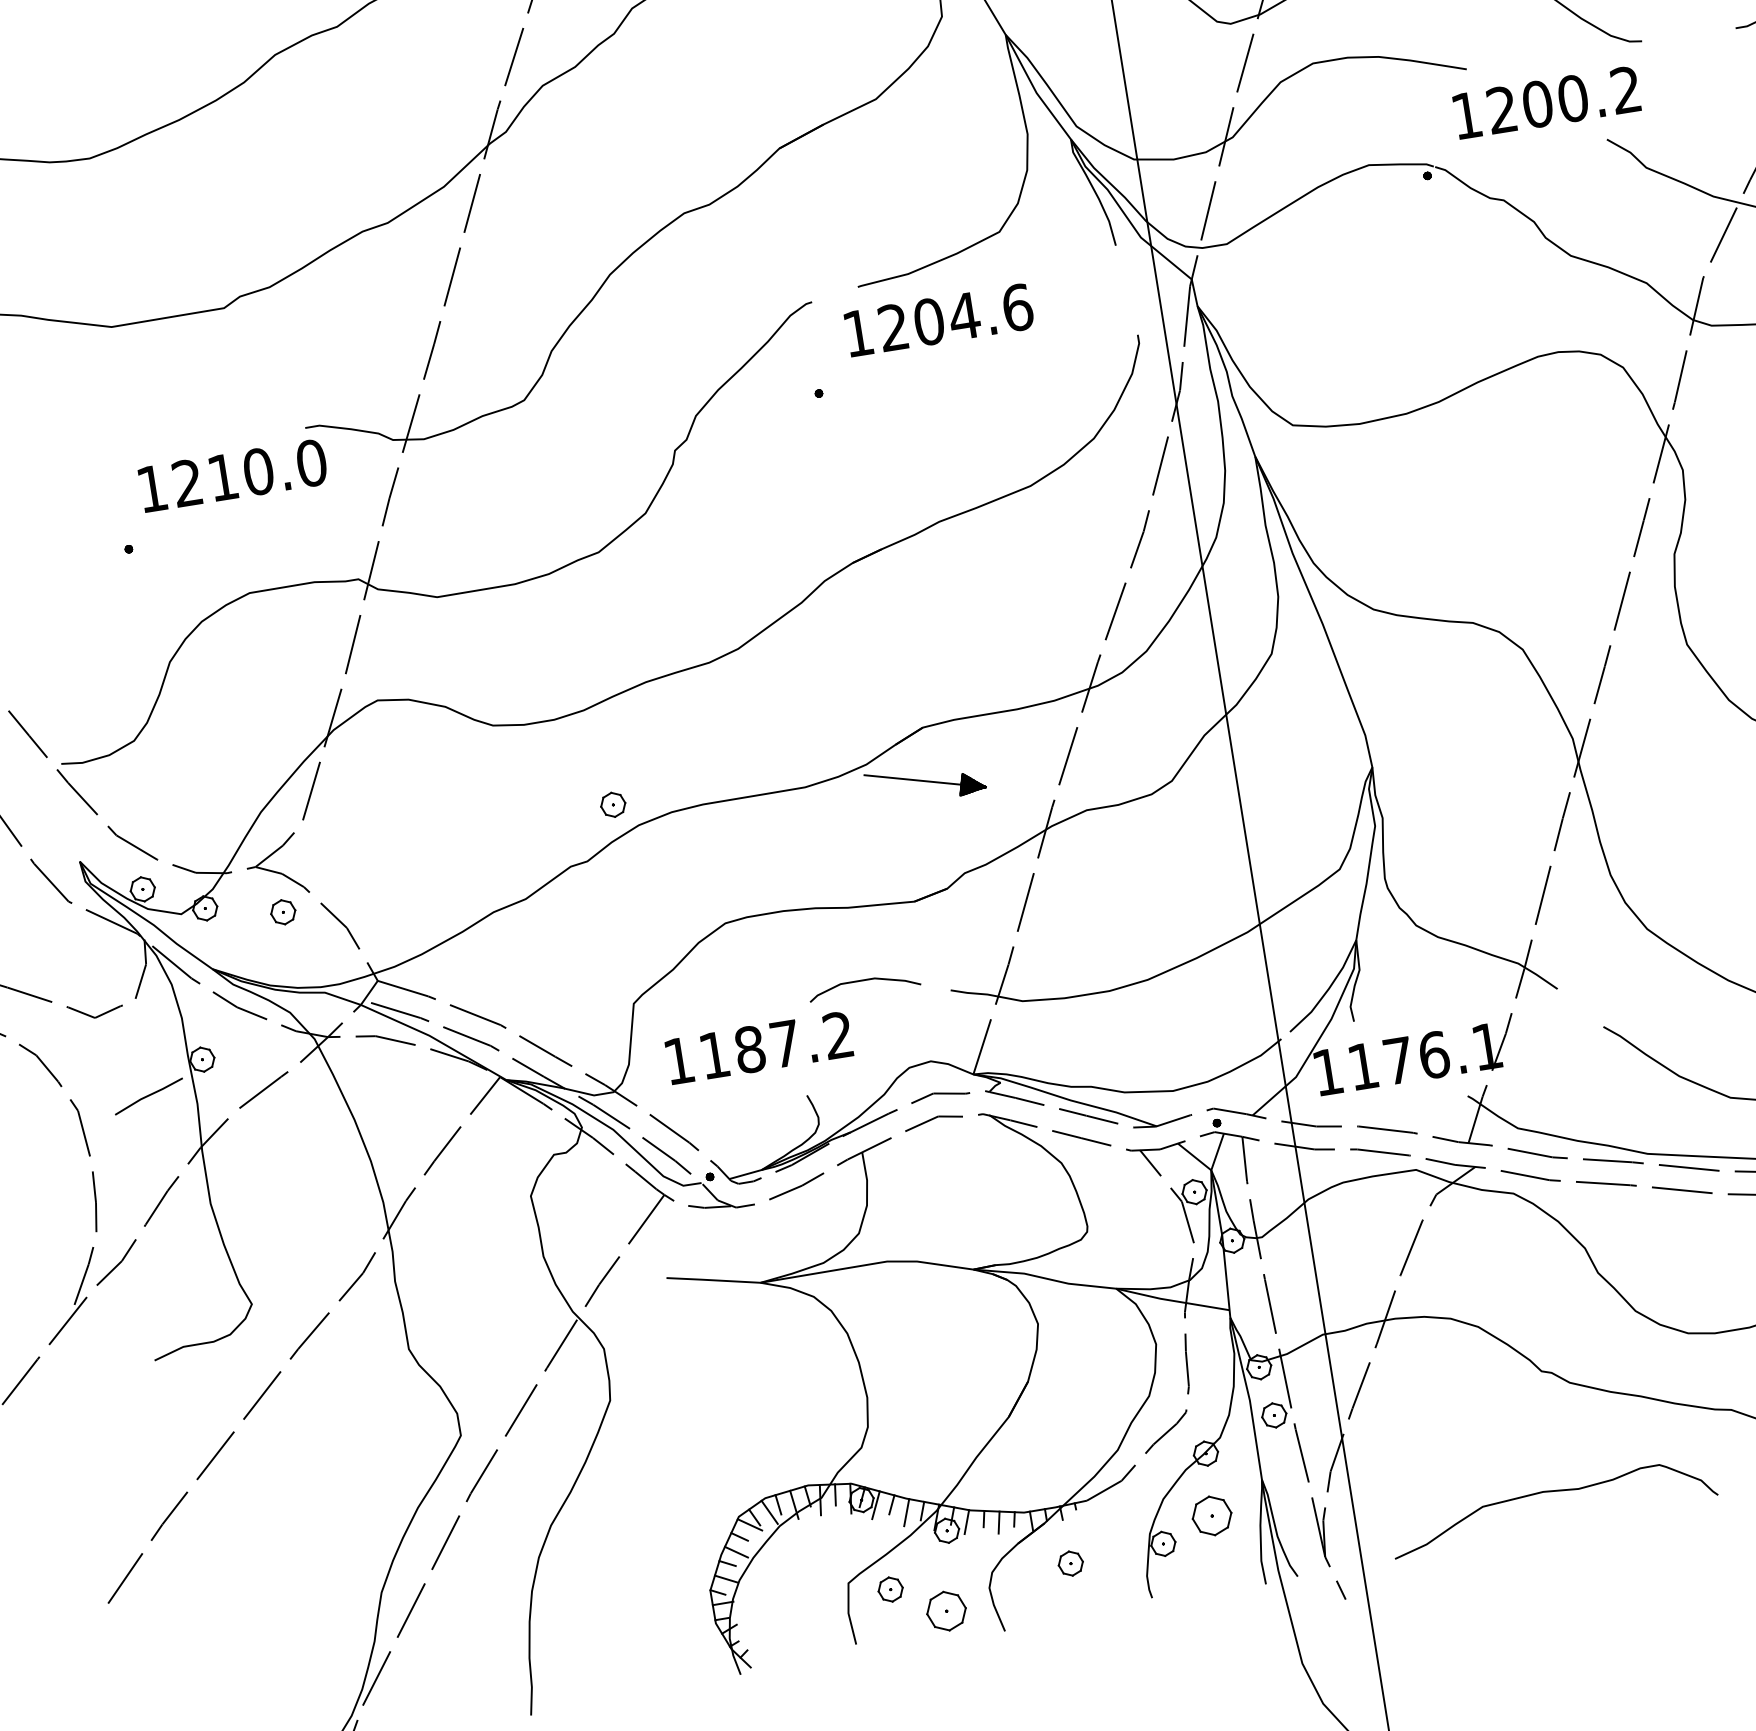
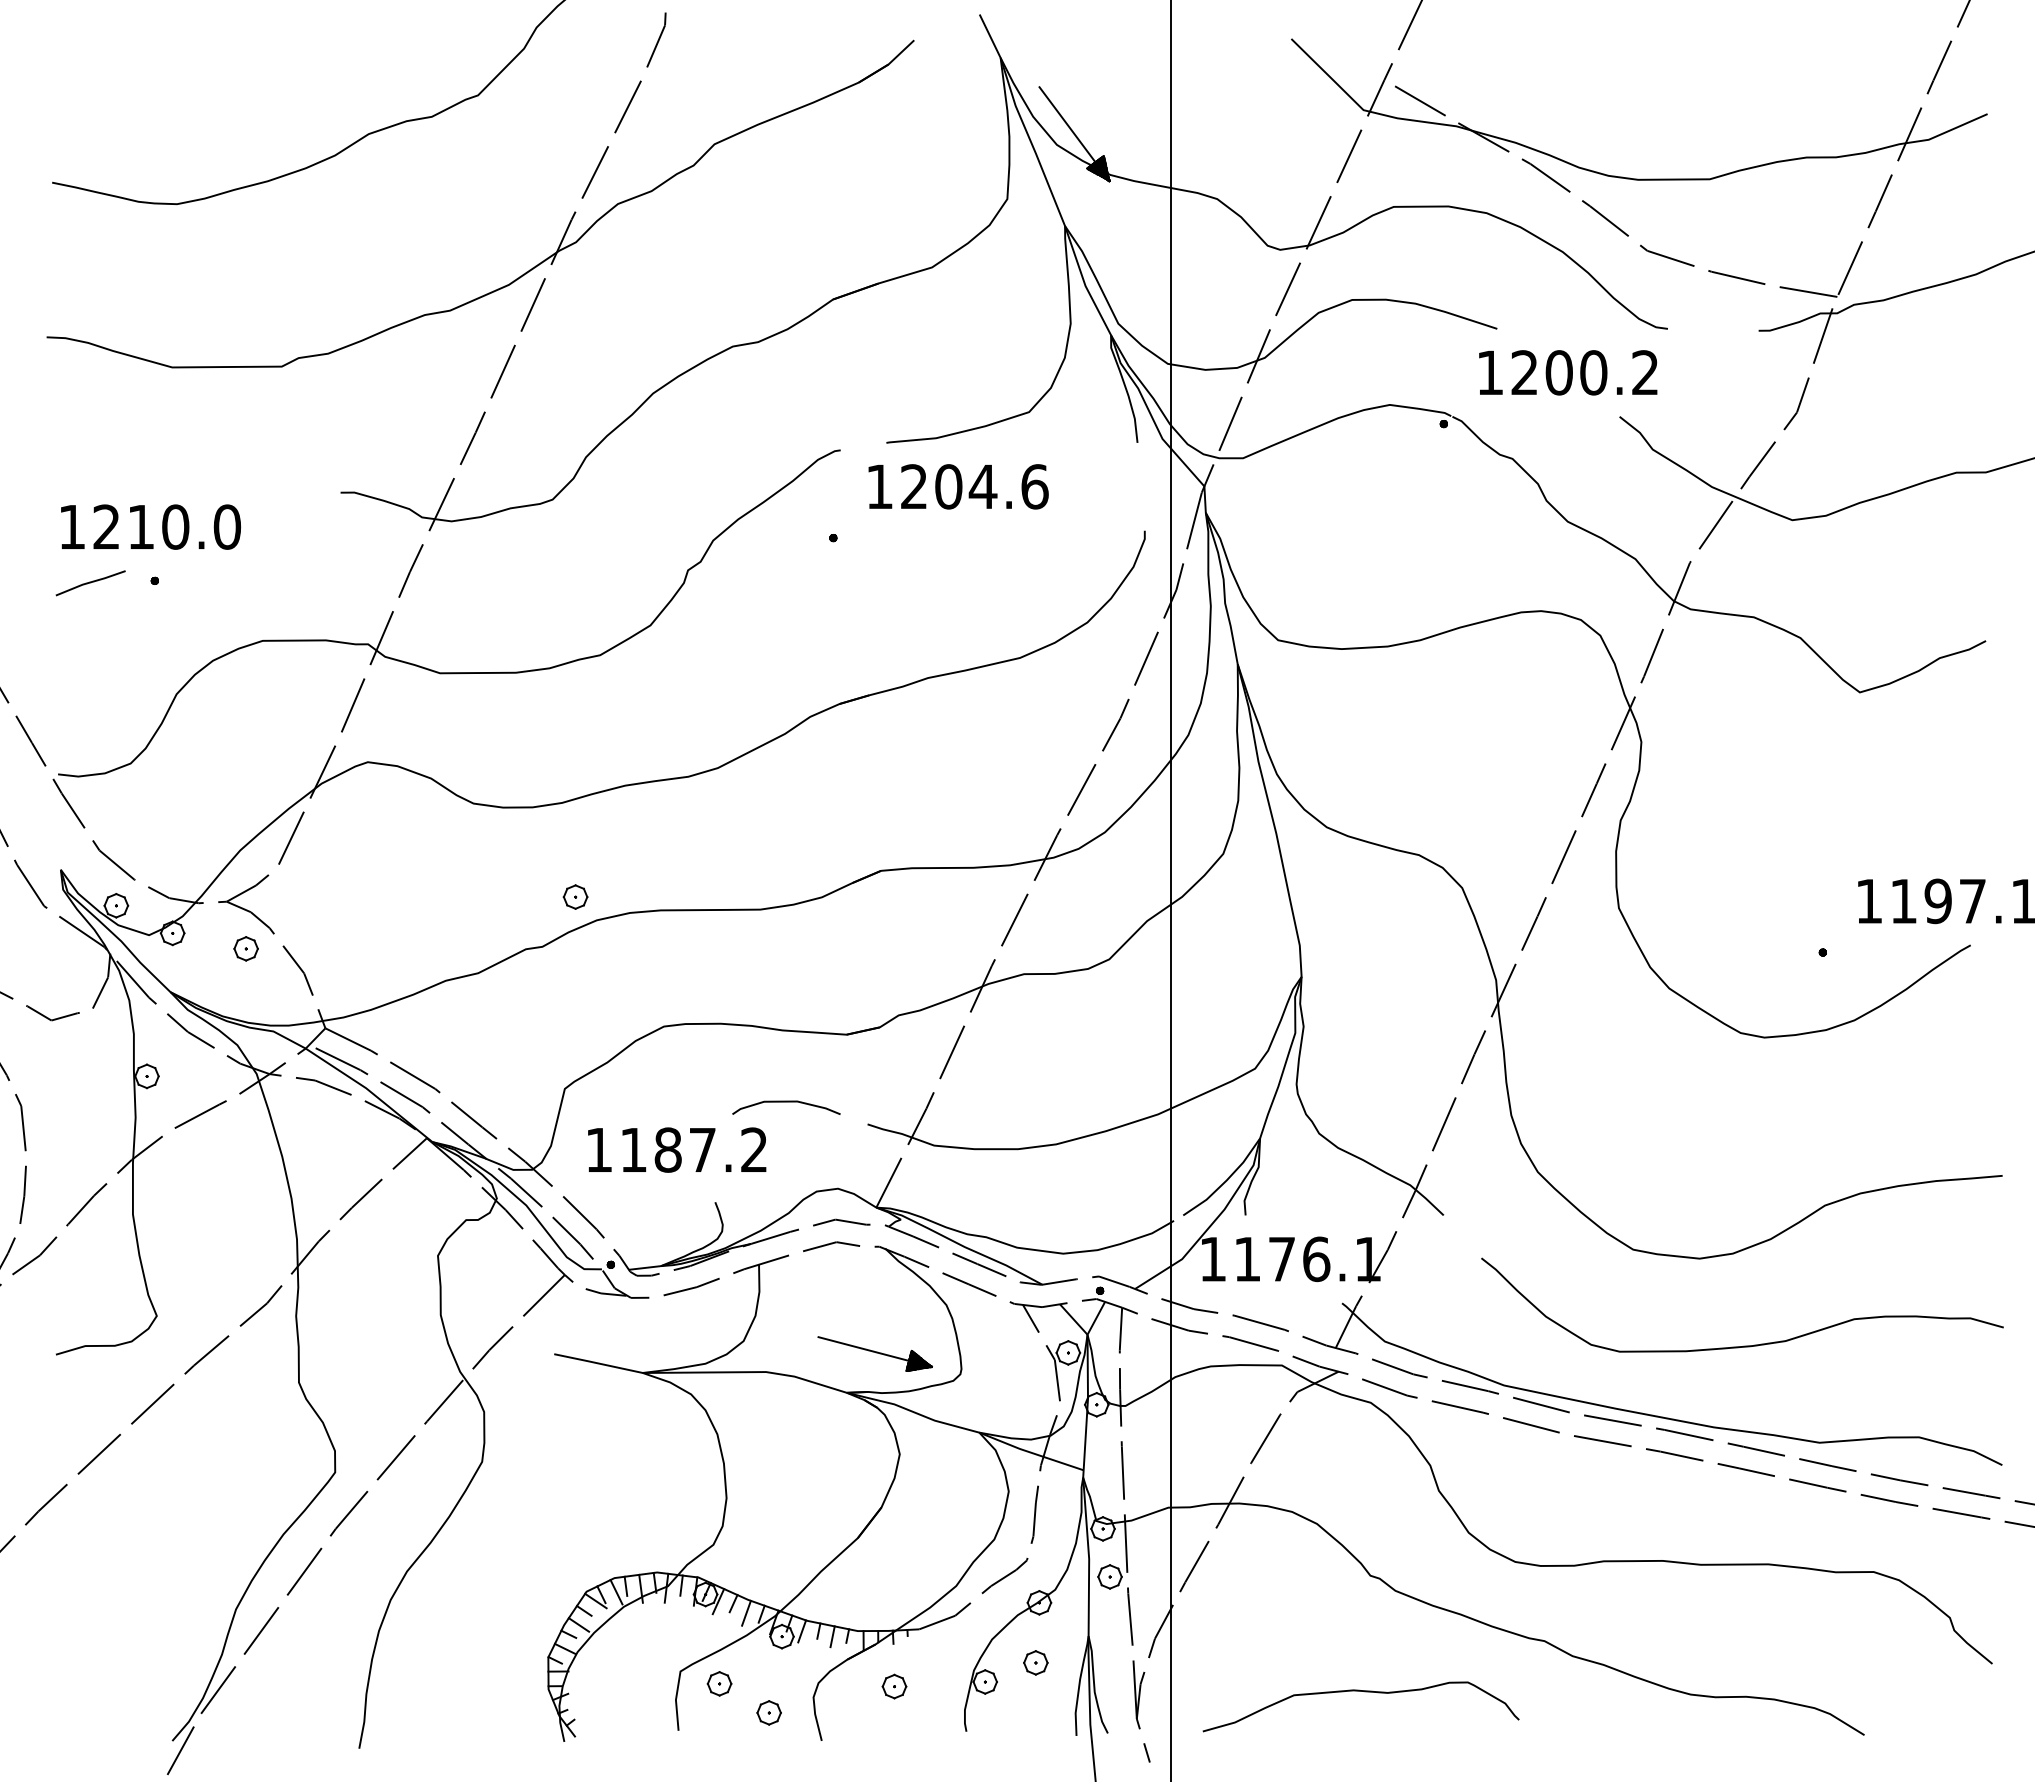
text: (232, 475) -> (150, 526), moved
part: (924, 782) -> (874, 1353), moved
line: (148, 1096) -> (90, 583), moved
part: (1211, 1515) -> (1035, 1662), size x0.62
part: (945, 1610) -> (768, 1712), size x0.62

